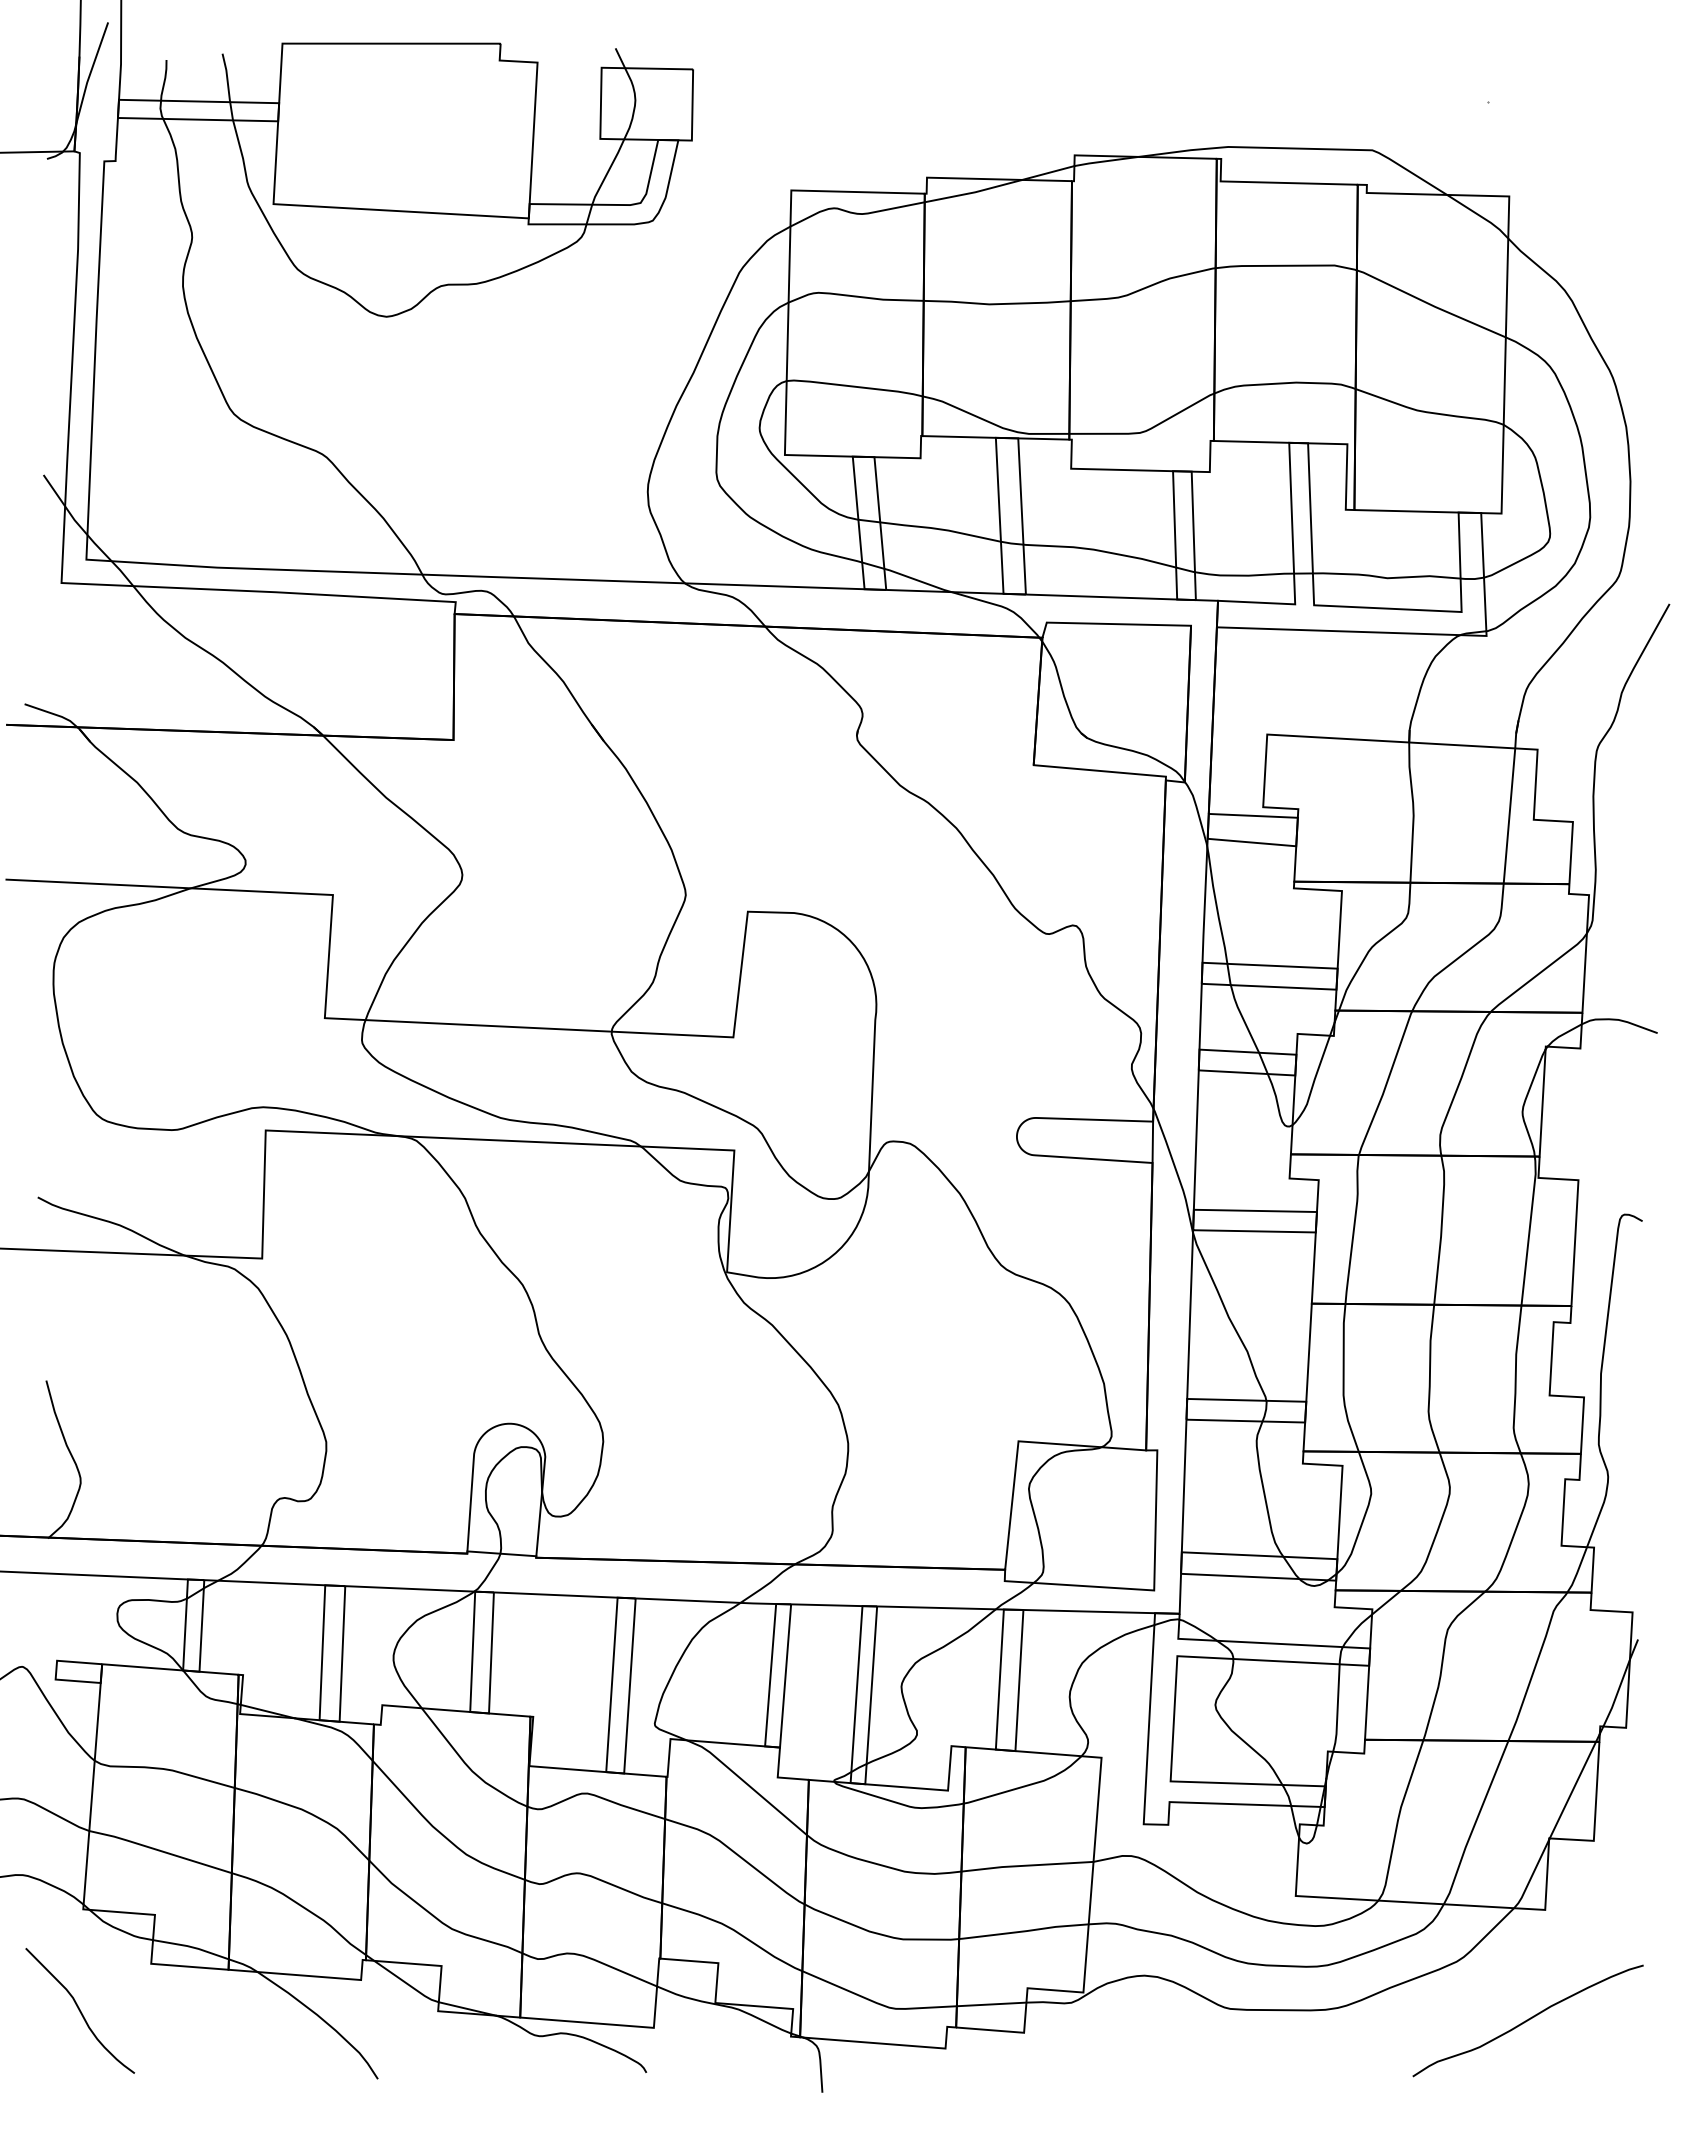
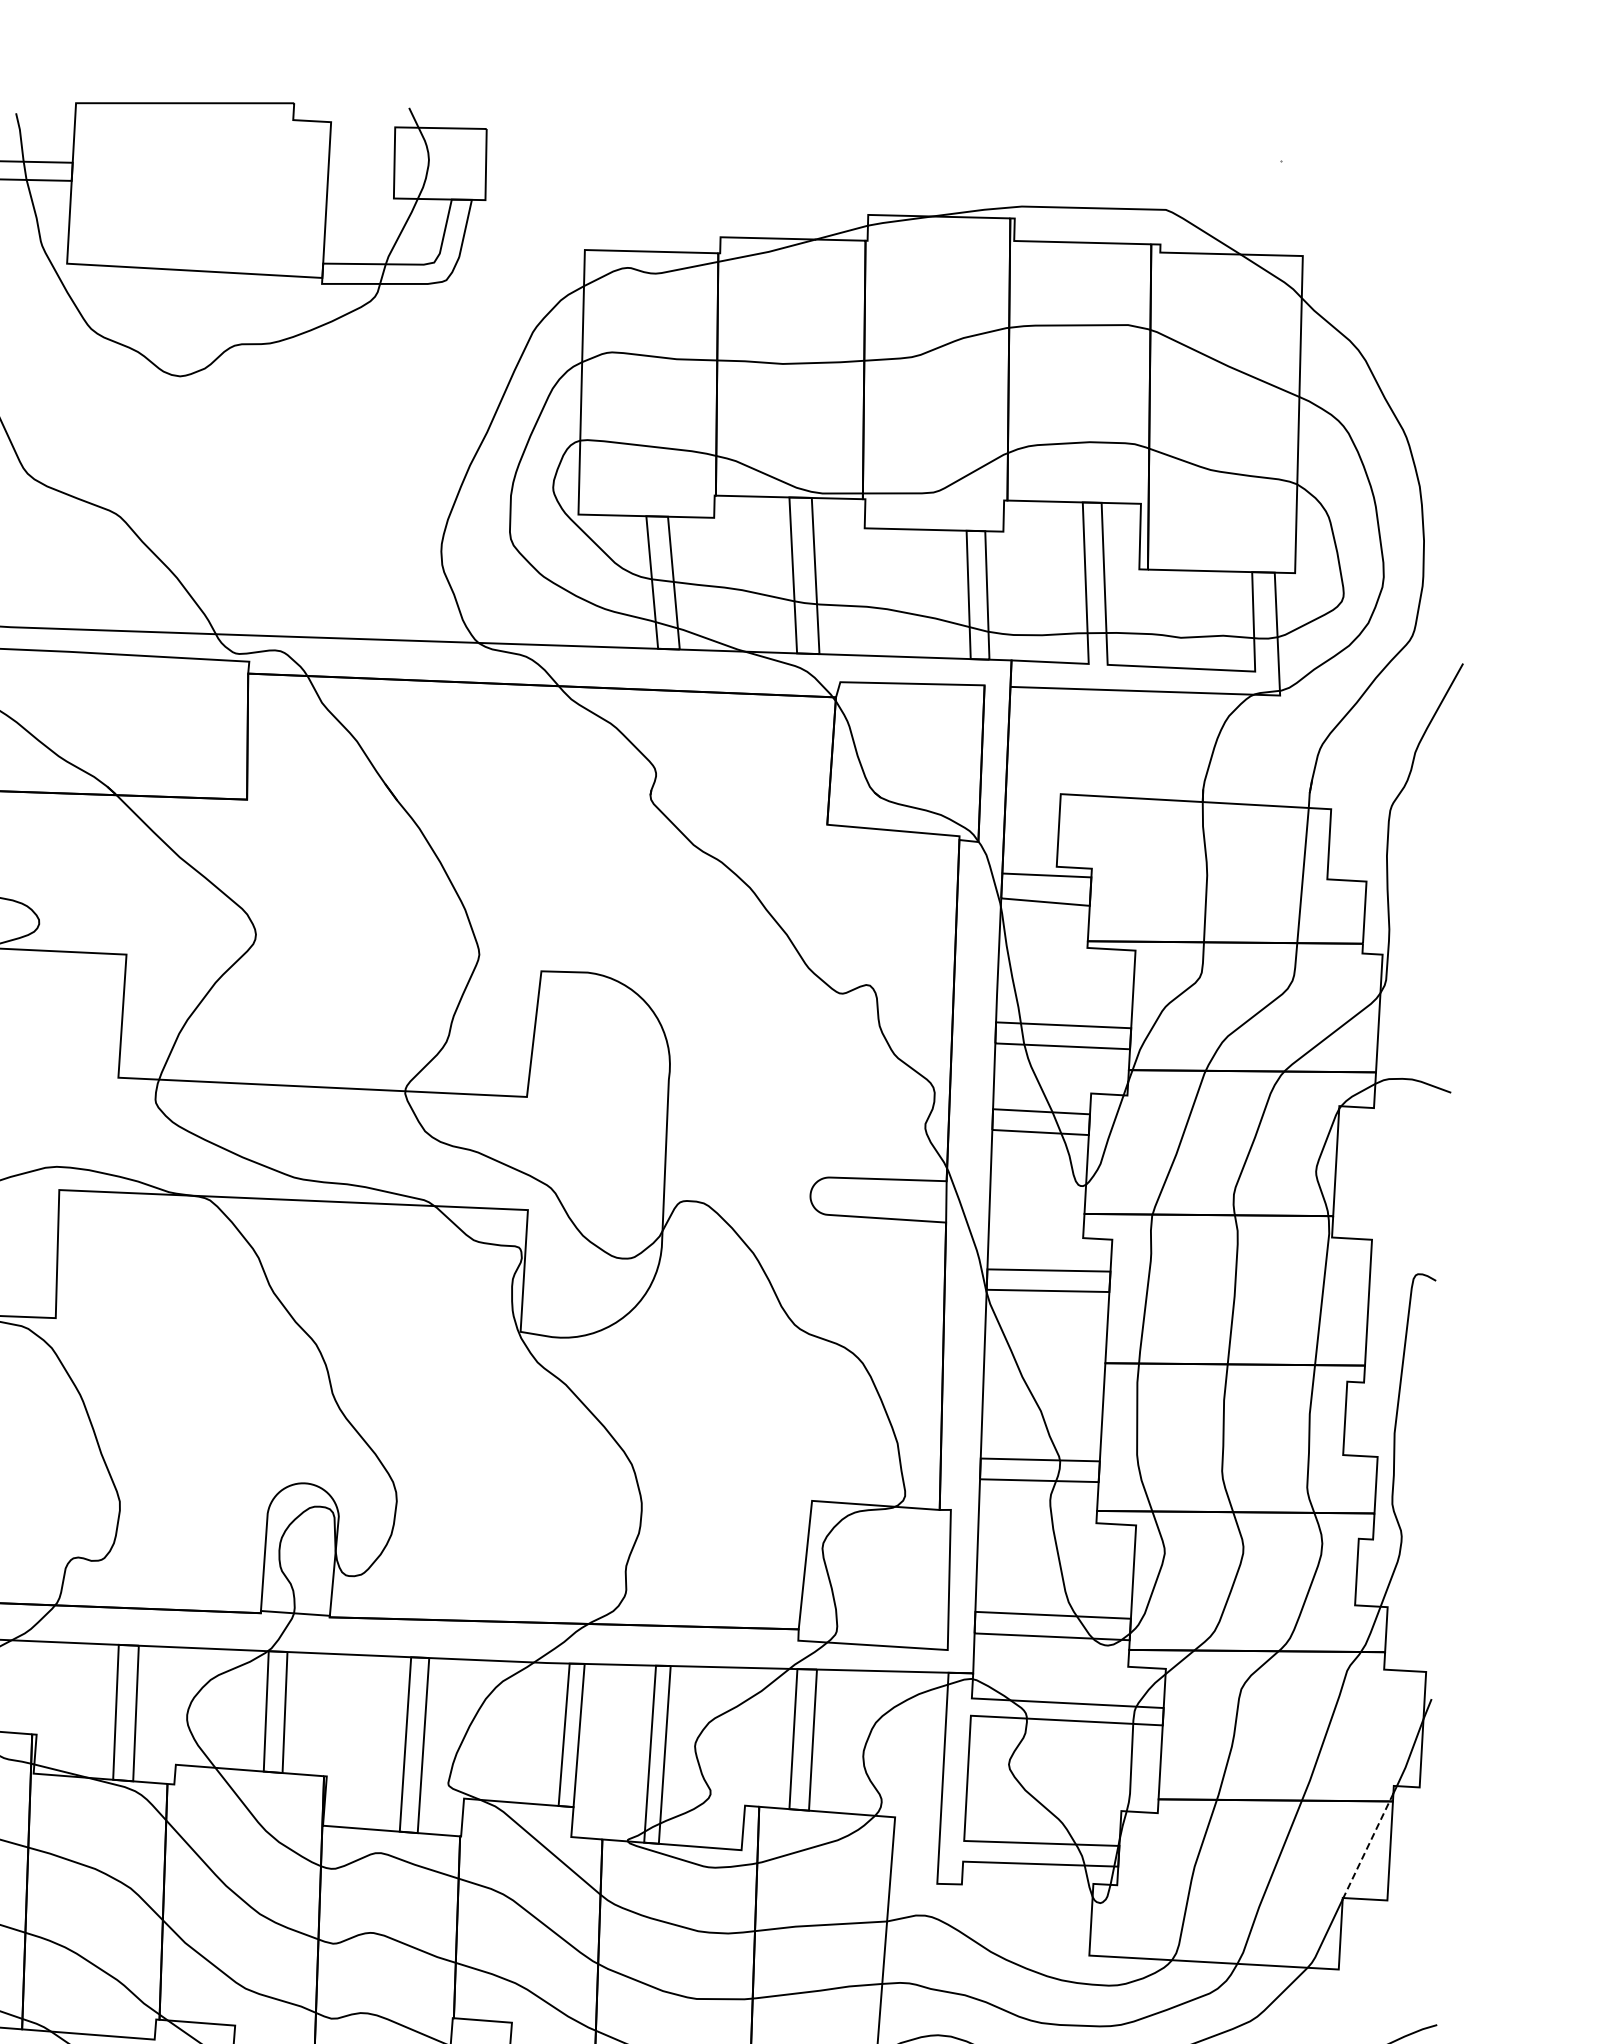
line: (1574, 1786) -> (1368, 1846), solid -> dashed

